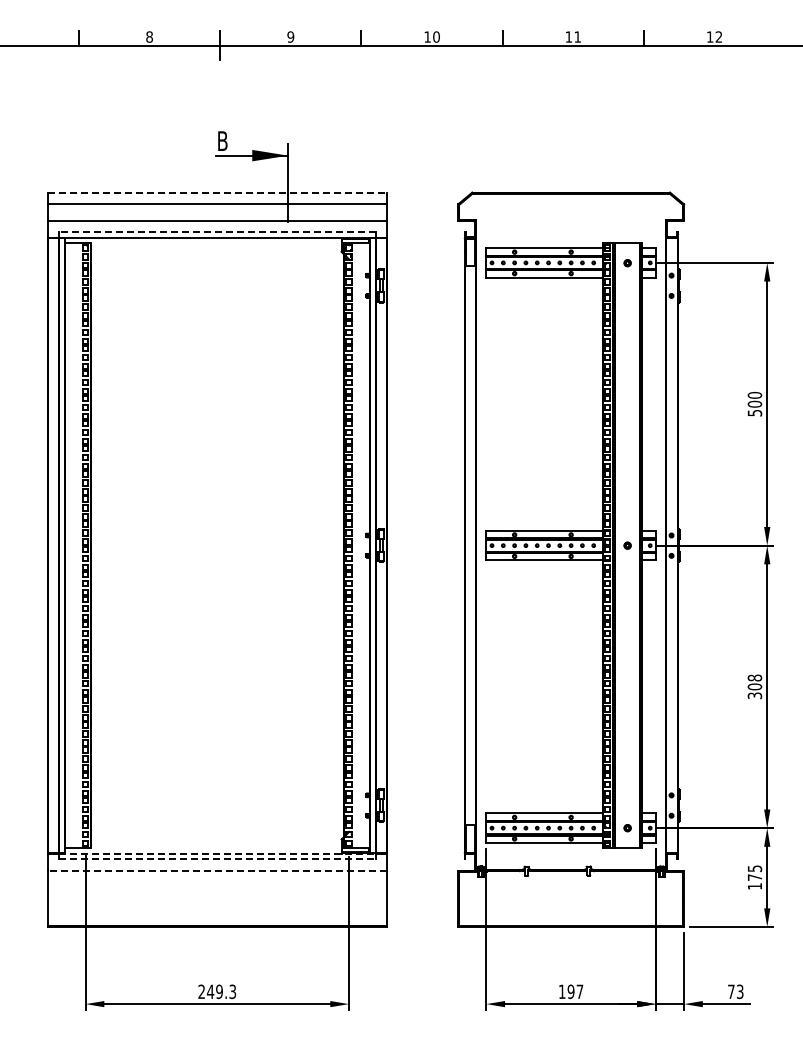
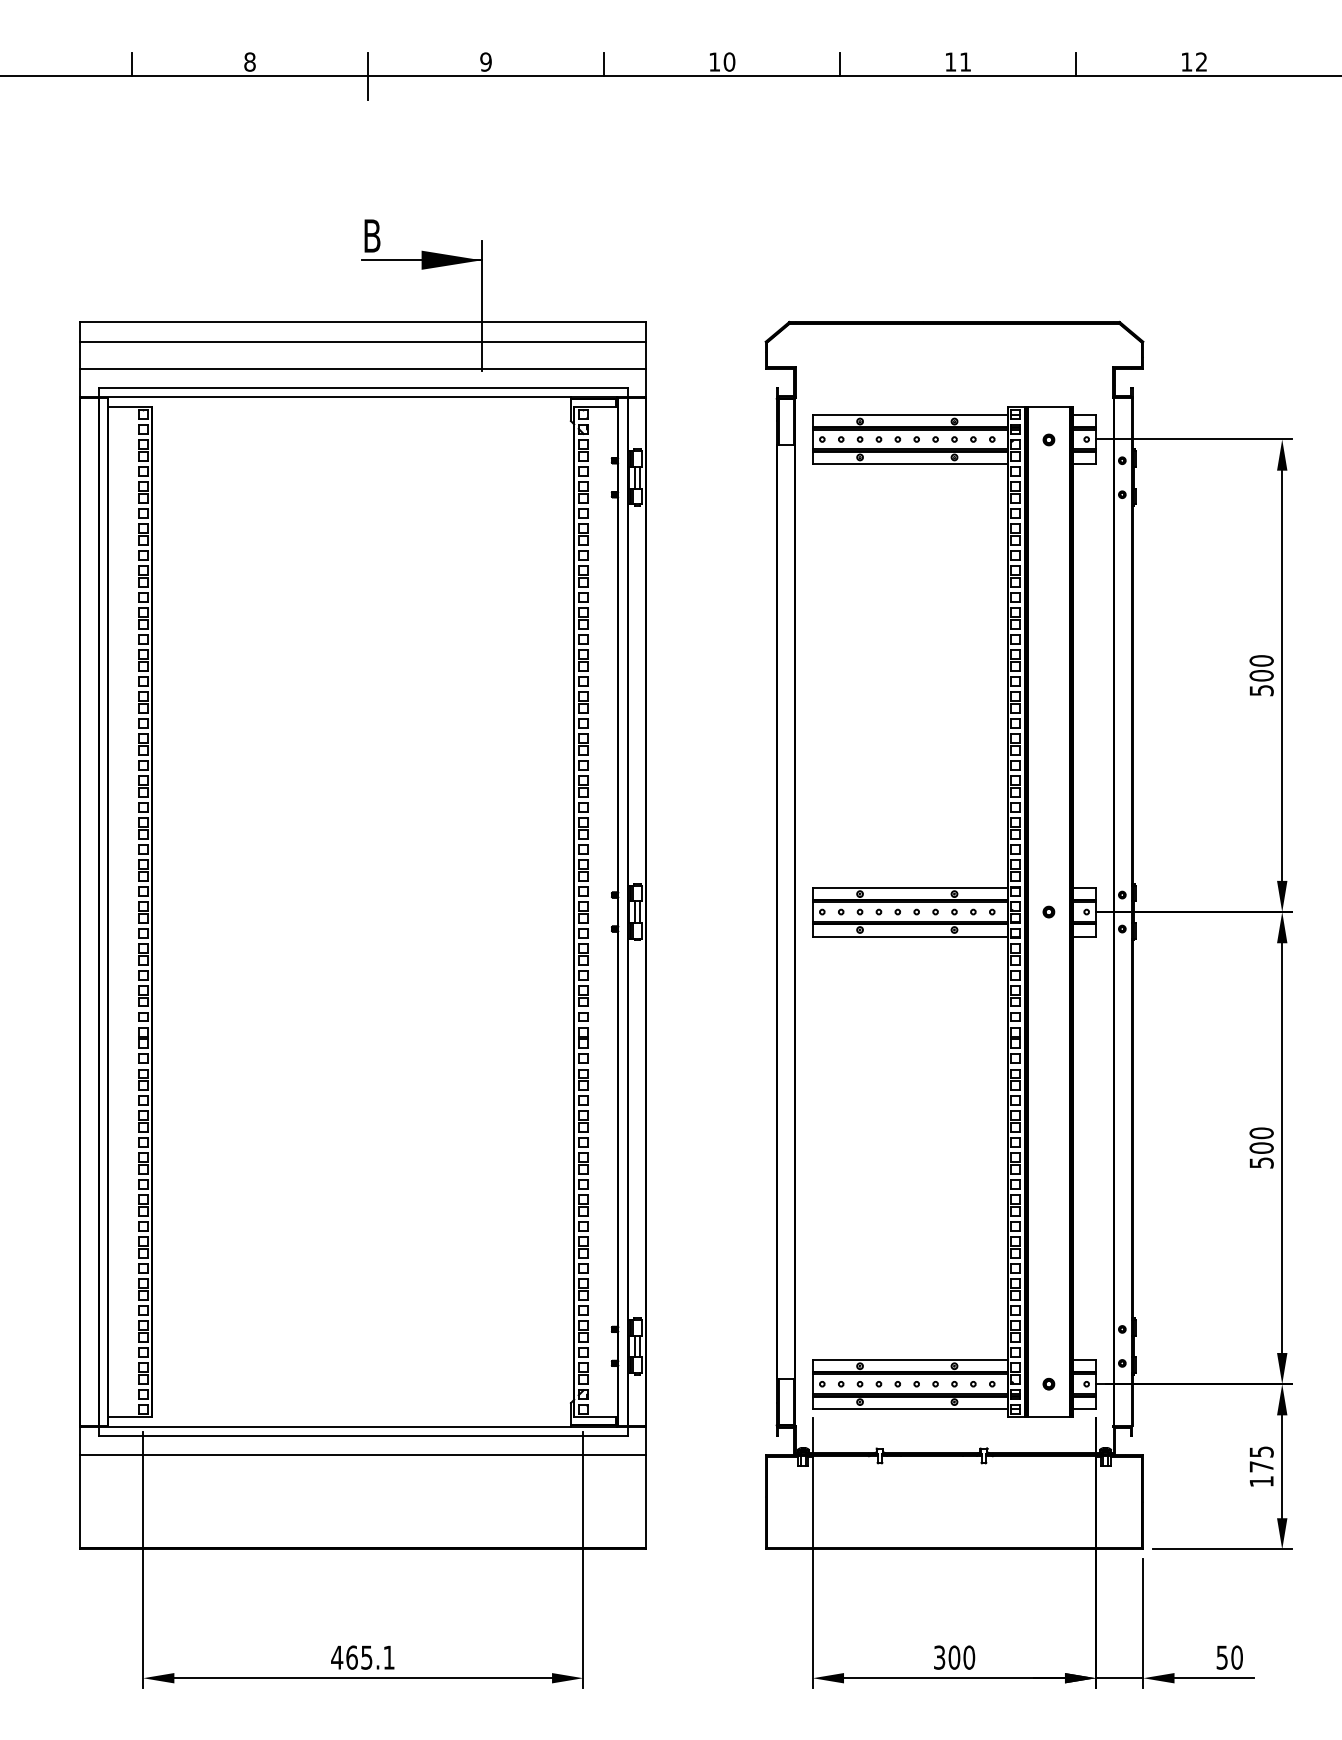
line: (217, 192) -> (363, 321), dashed -> solid
line: (216, 232) -> (361, 388), dashed -> solid
text: (754, 686) -> (1260, 1147), 308 -> 500
line: (217, 853) -> (363, 1426), dashed -> solid
line: (217, 859) -> (363, 1436), dashed -> solid
line: (216, 870) -> (361, 1454), dashed -> solid
text: (217, 991) -> (363, 1657), 249.3 -> 465.1
text: (570, 991) -> (953, 1657), 197 -> 300
text: (735, 991) -> (1229, 1657), 73 -> 50

